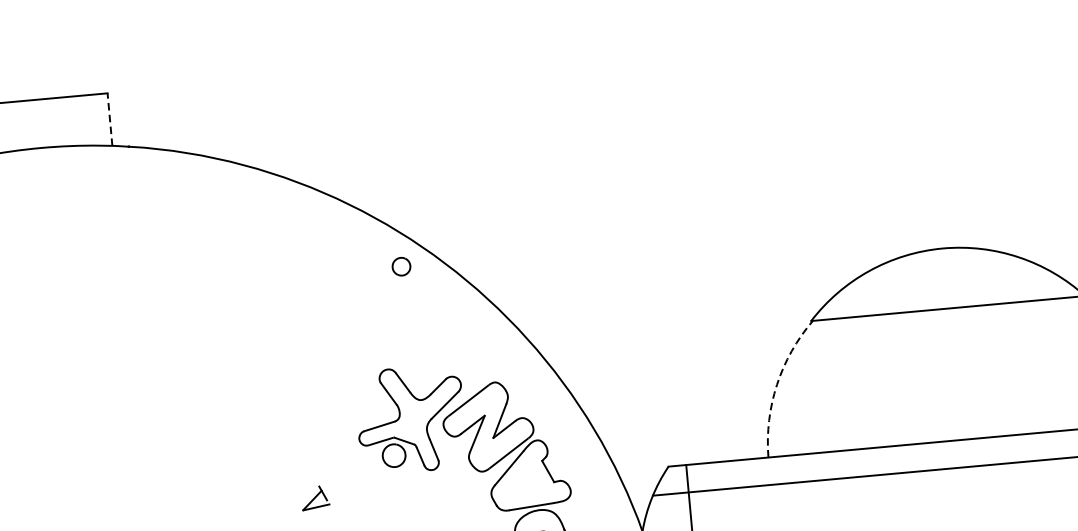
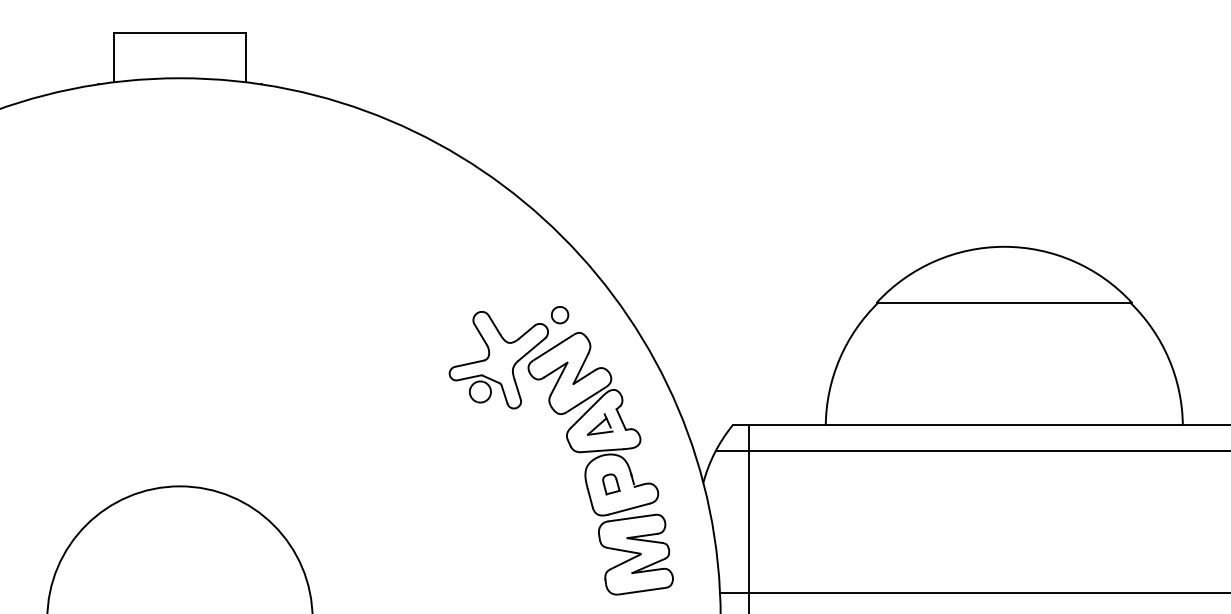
line: (110, 119) -> (246, 57), dashed -> solid
part: (402, 267) -> (560, 315), moved
arc: (776, 384) -> (839, 358), dashed -> solid
part: (314, 498) -> (599, 424), moved

